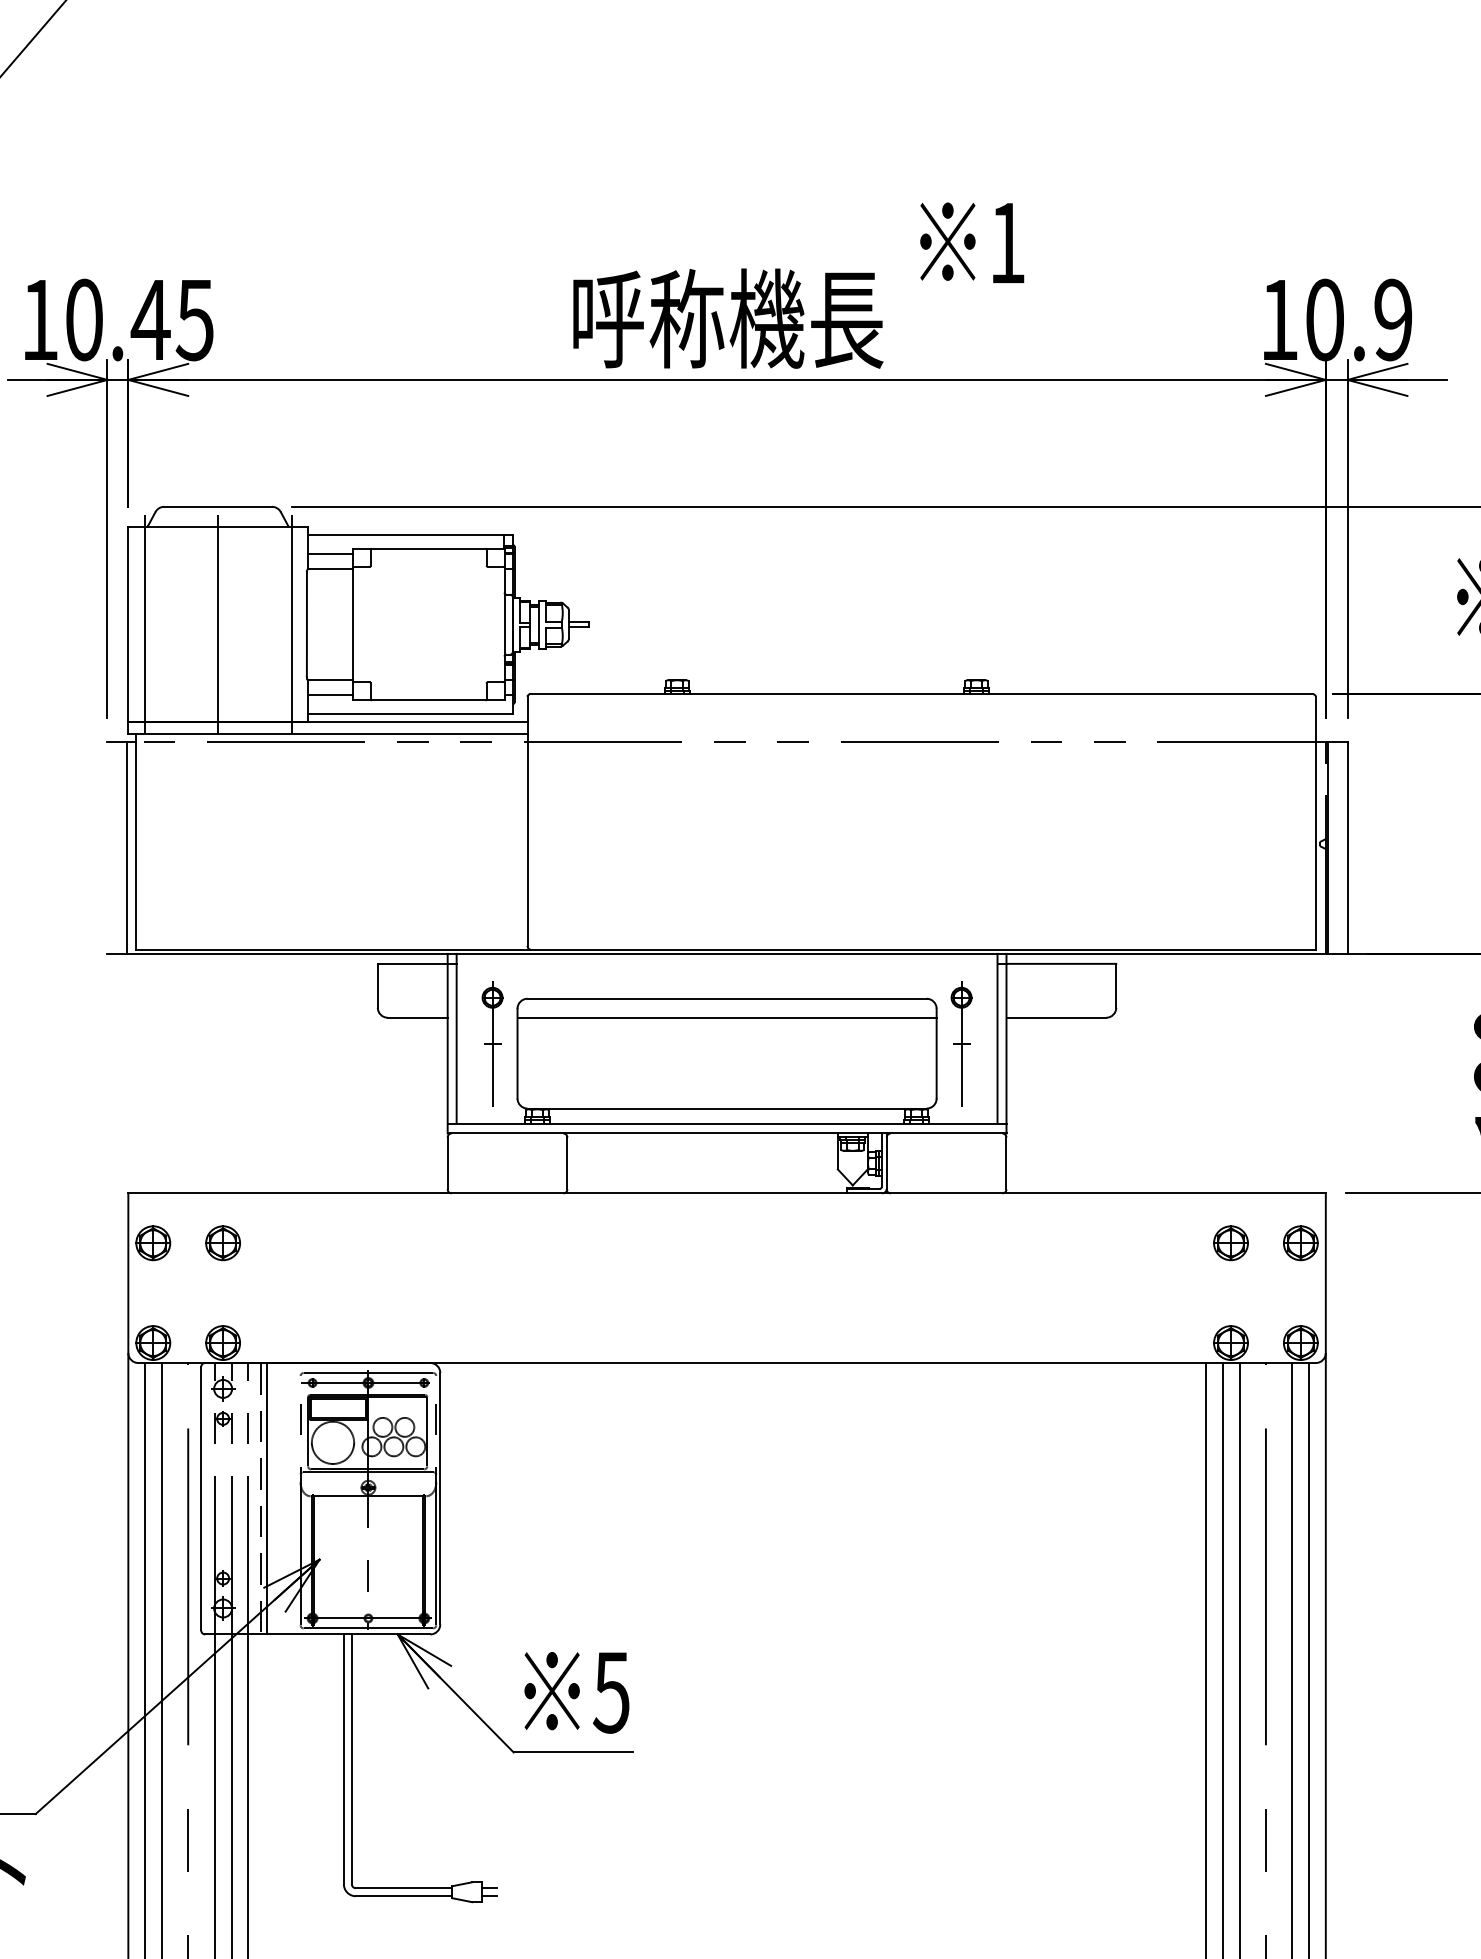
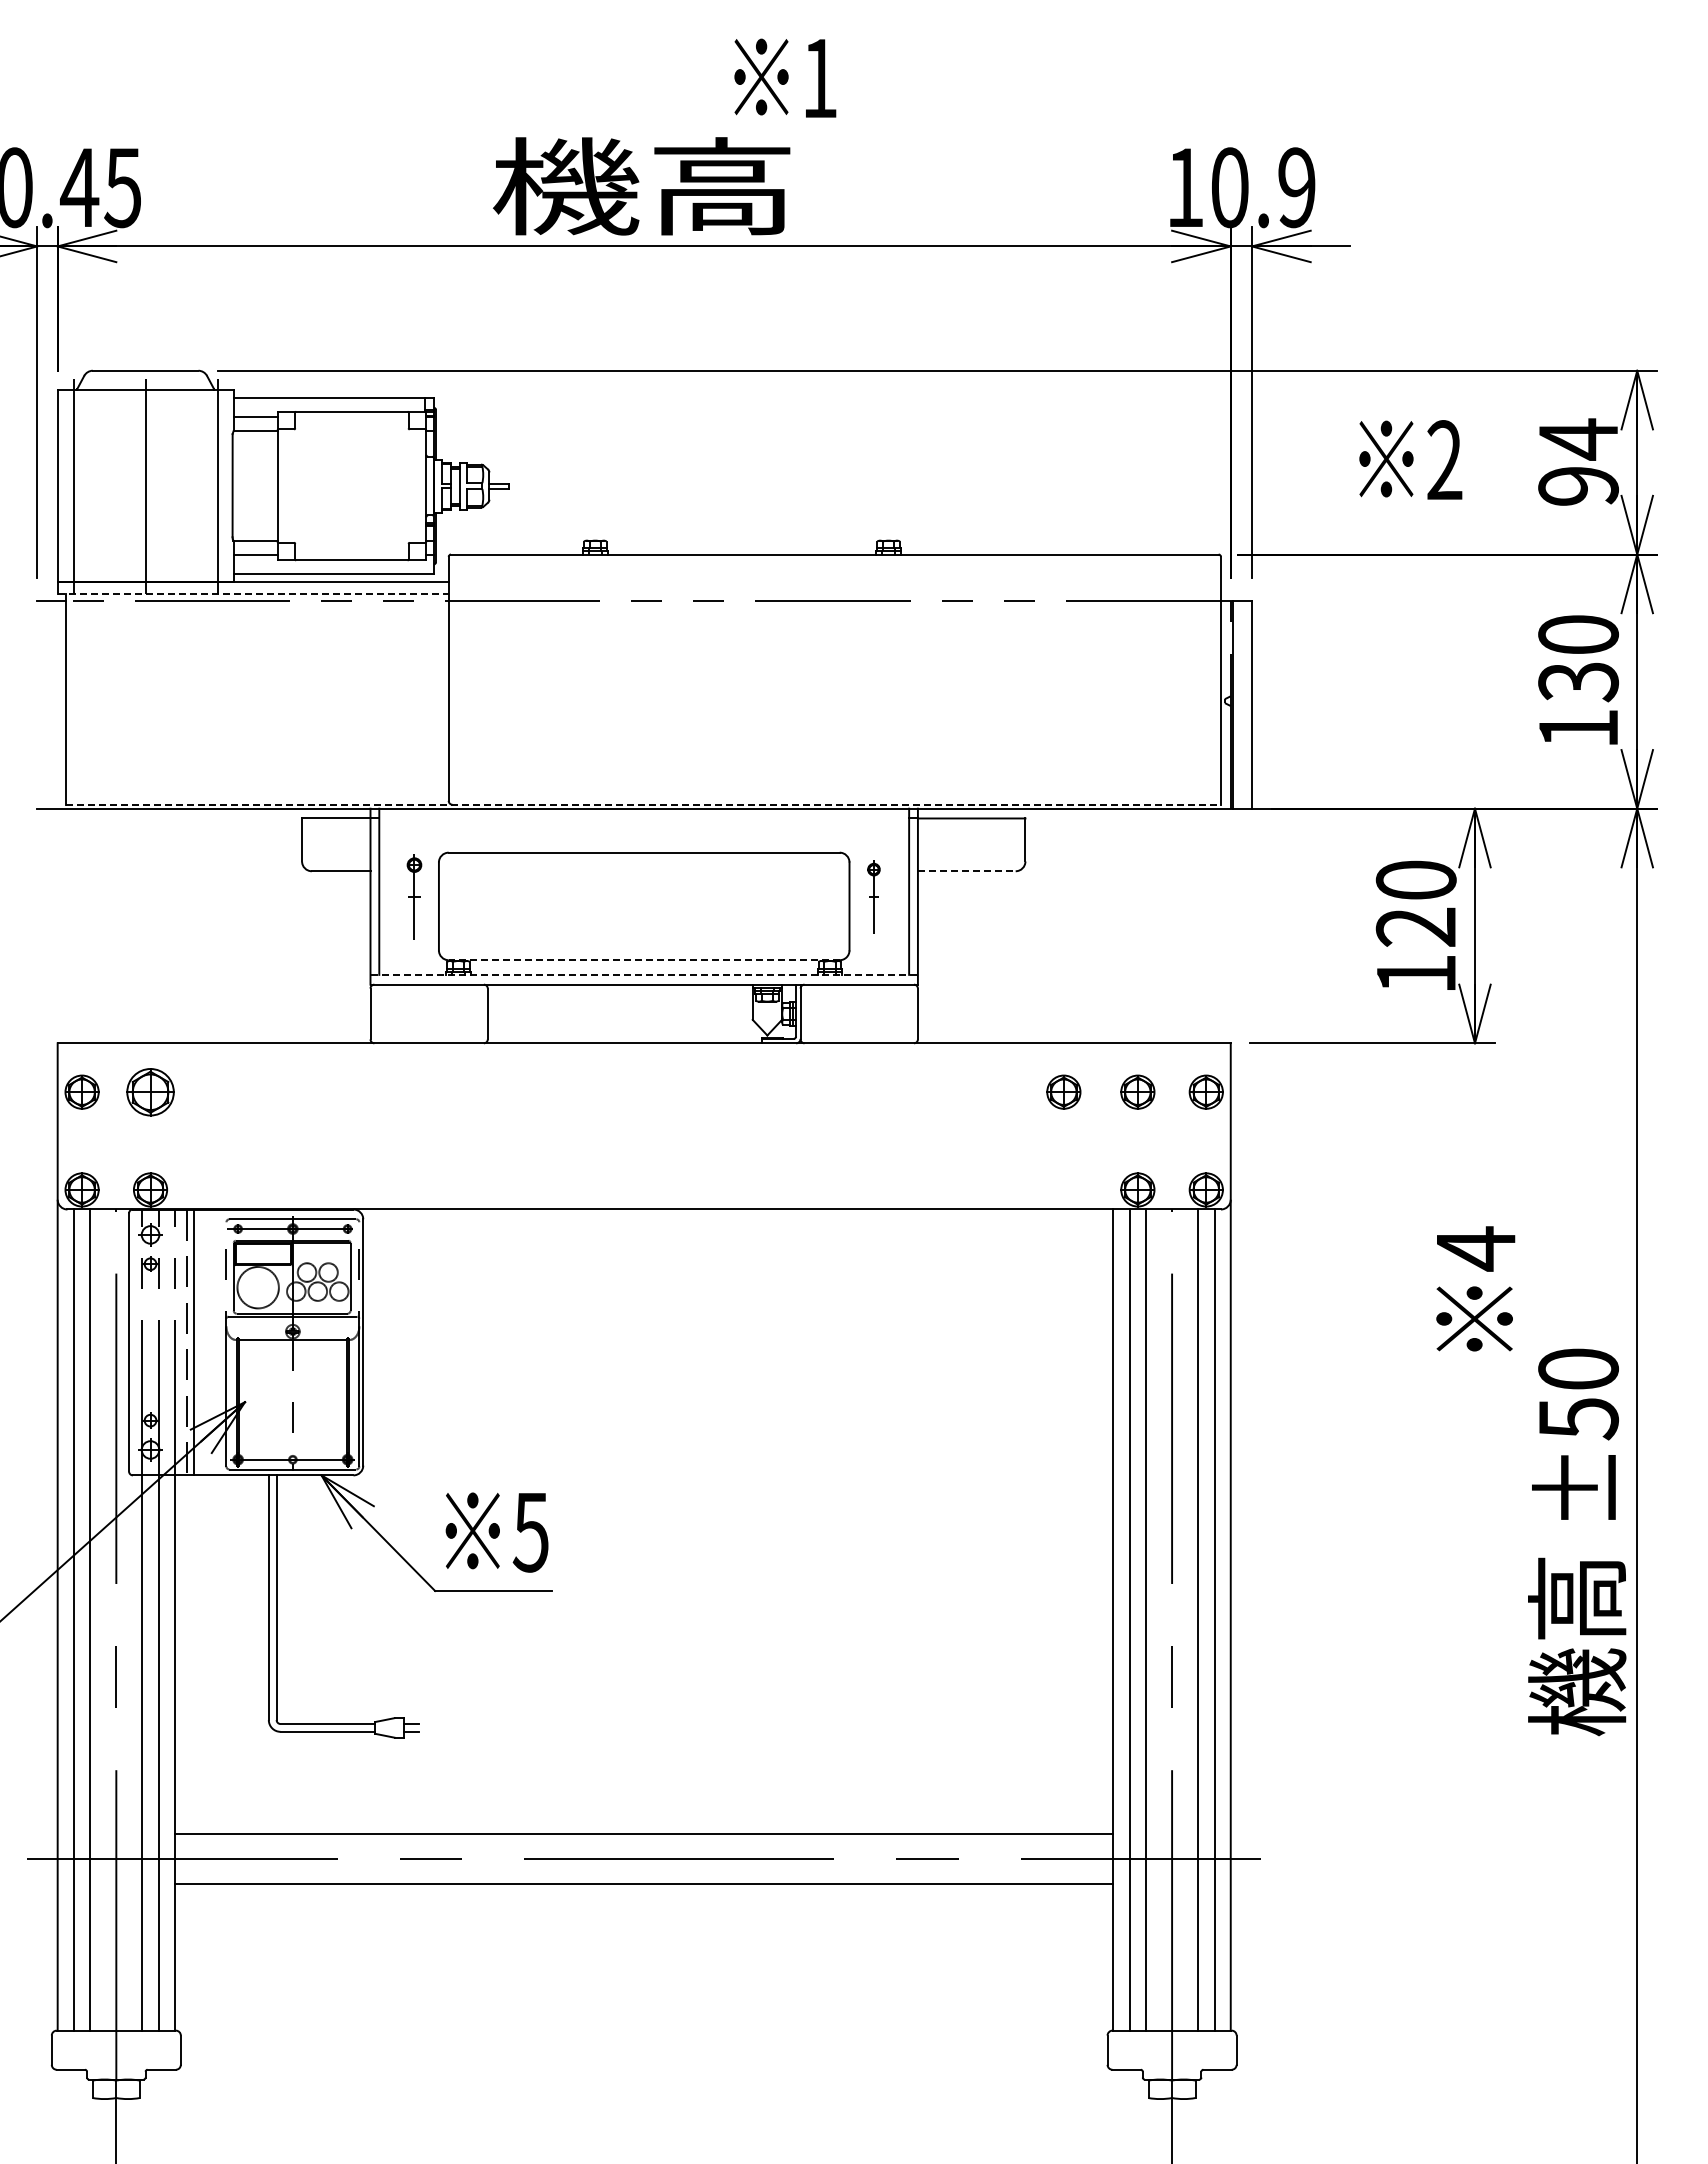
text: (972, 242) -> (785, 77), moved
text: (727, 318) -> (644, 186), 呼称機長 -> 機高
line: (328, 734) -> (253, 593), solid -> dashed
line: (127, 847) -> (56, 704), removed
line: (726, 949) -> (643, 804), solid -> dashed
line: (726, 1017) -> (643, 871), removed
line: (1056, 1017) -> (966, 871), solid -> dashed
part: (492, 1043) -> (414, 896), size x0.7
part: (961, 1043) -> (873, 896), size x0.6
line: (727, 1108) -> (644, 960), solid -> dashed
line: (727, 1123) -> (644, 974), solid -> dashed
part: (223, 1242) -> (150, 1091), size x1.4
part: (1155, 1242) -> (1063, 1091), added

